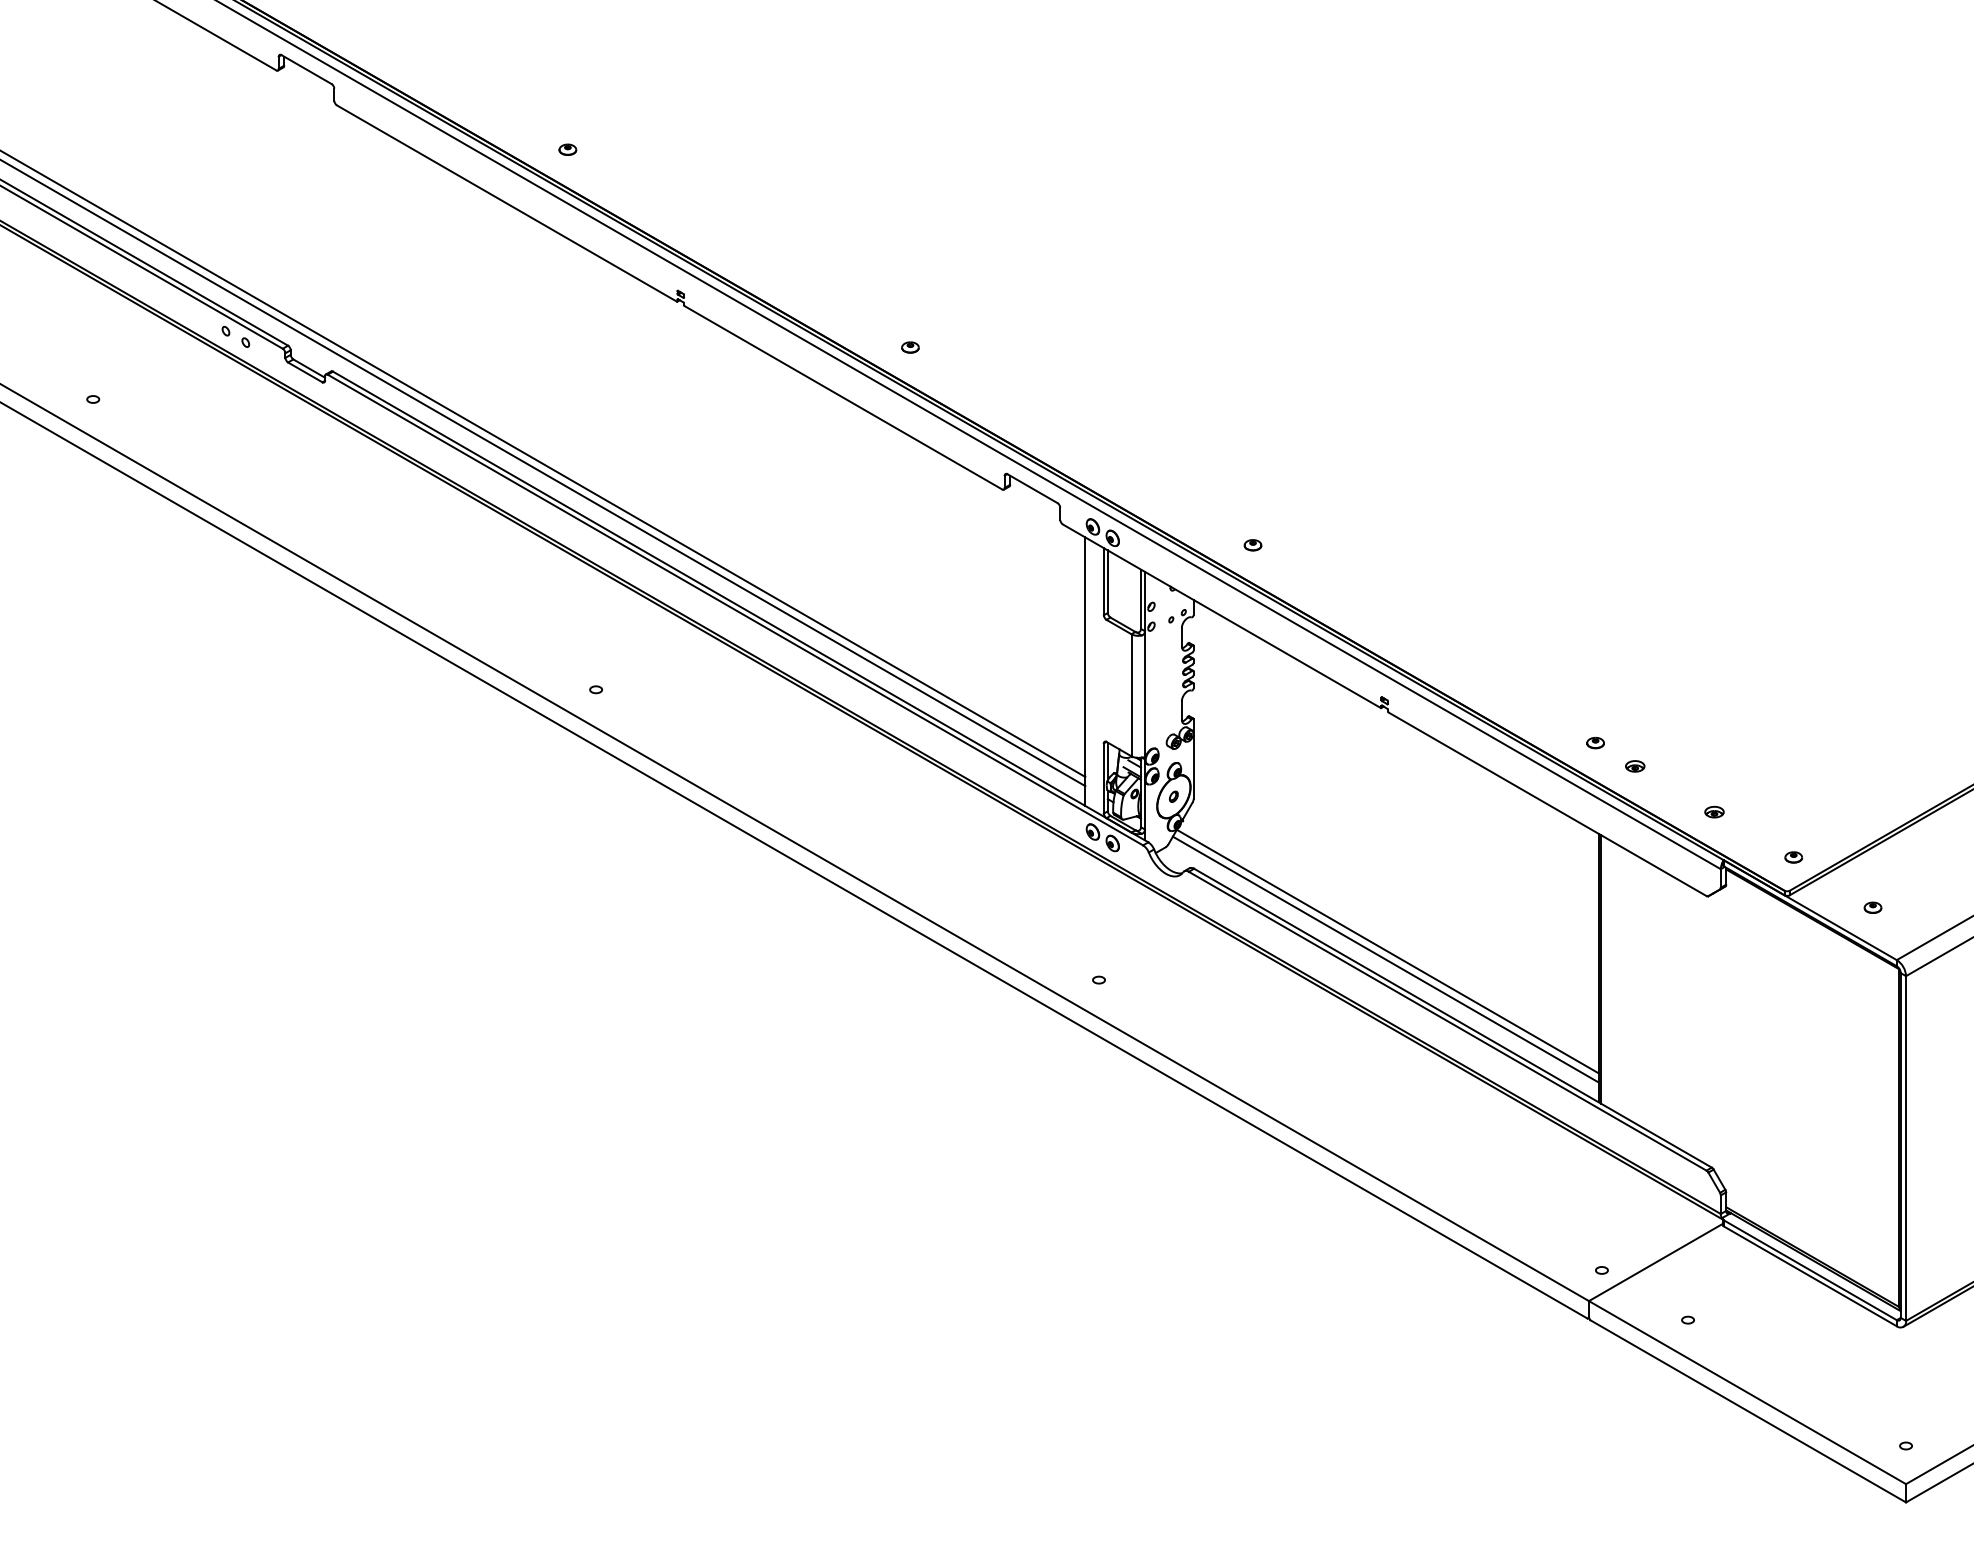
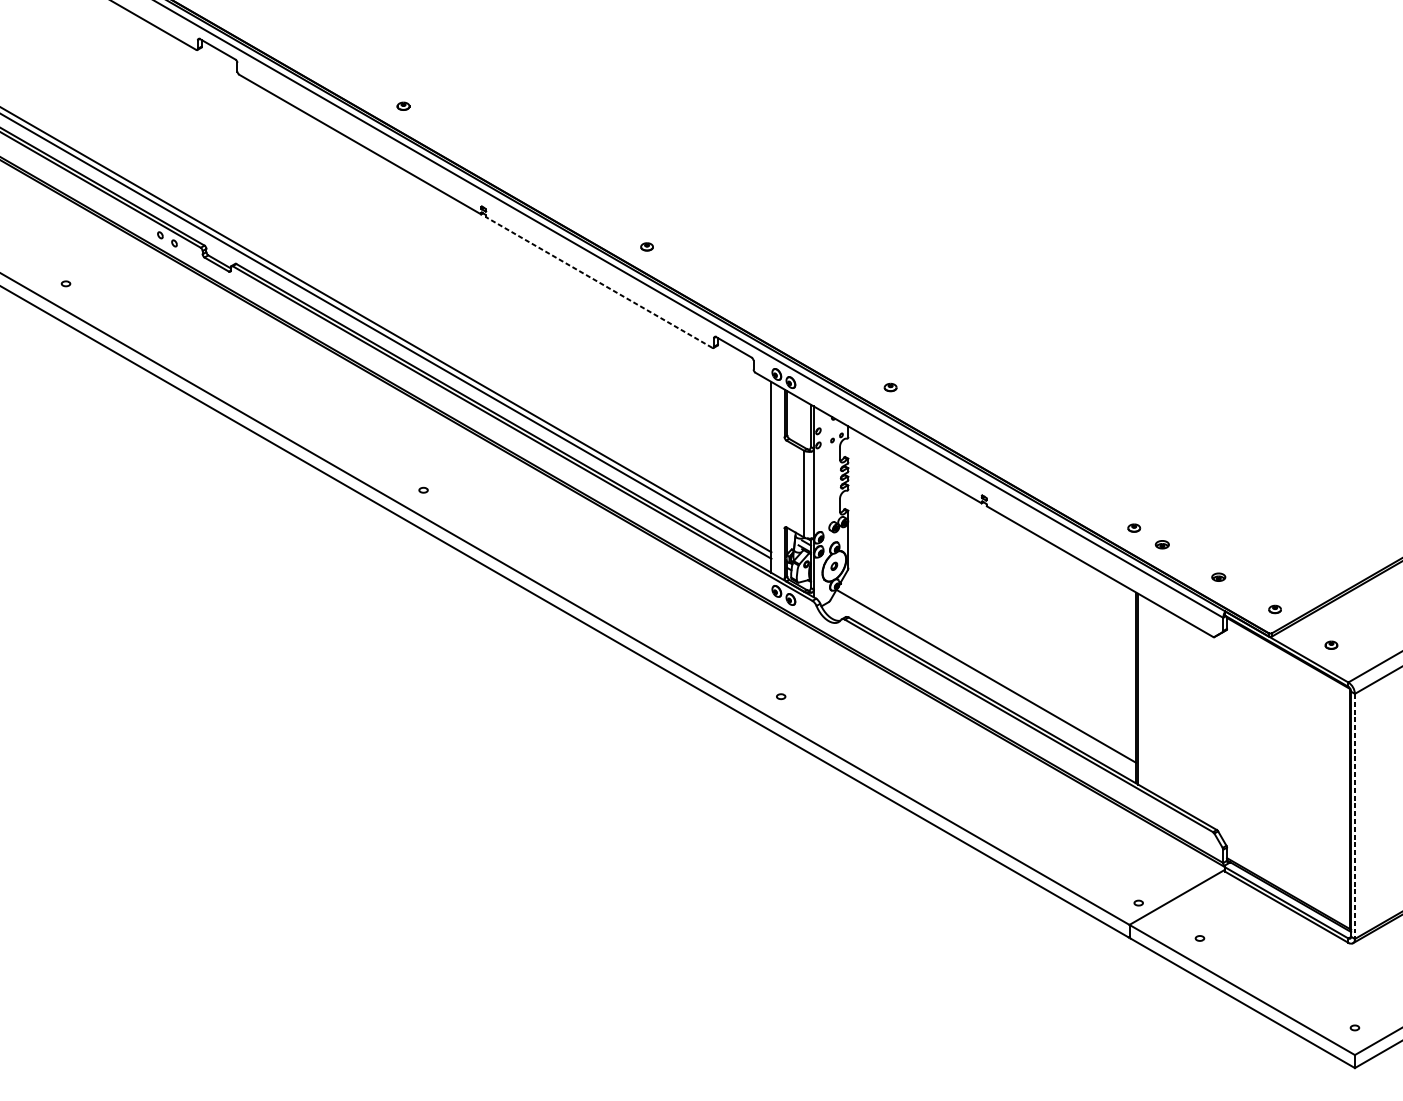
line: (843, 397) -> (599, 282), solid -> dashed
line: (1385, 959) -> (984, 682), removed
line: (1906, 1149) -> (1355, 817), solid -> dashed

